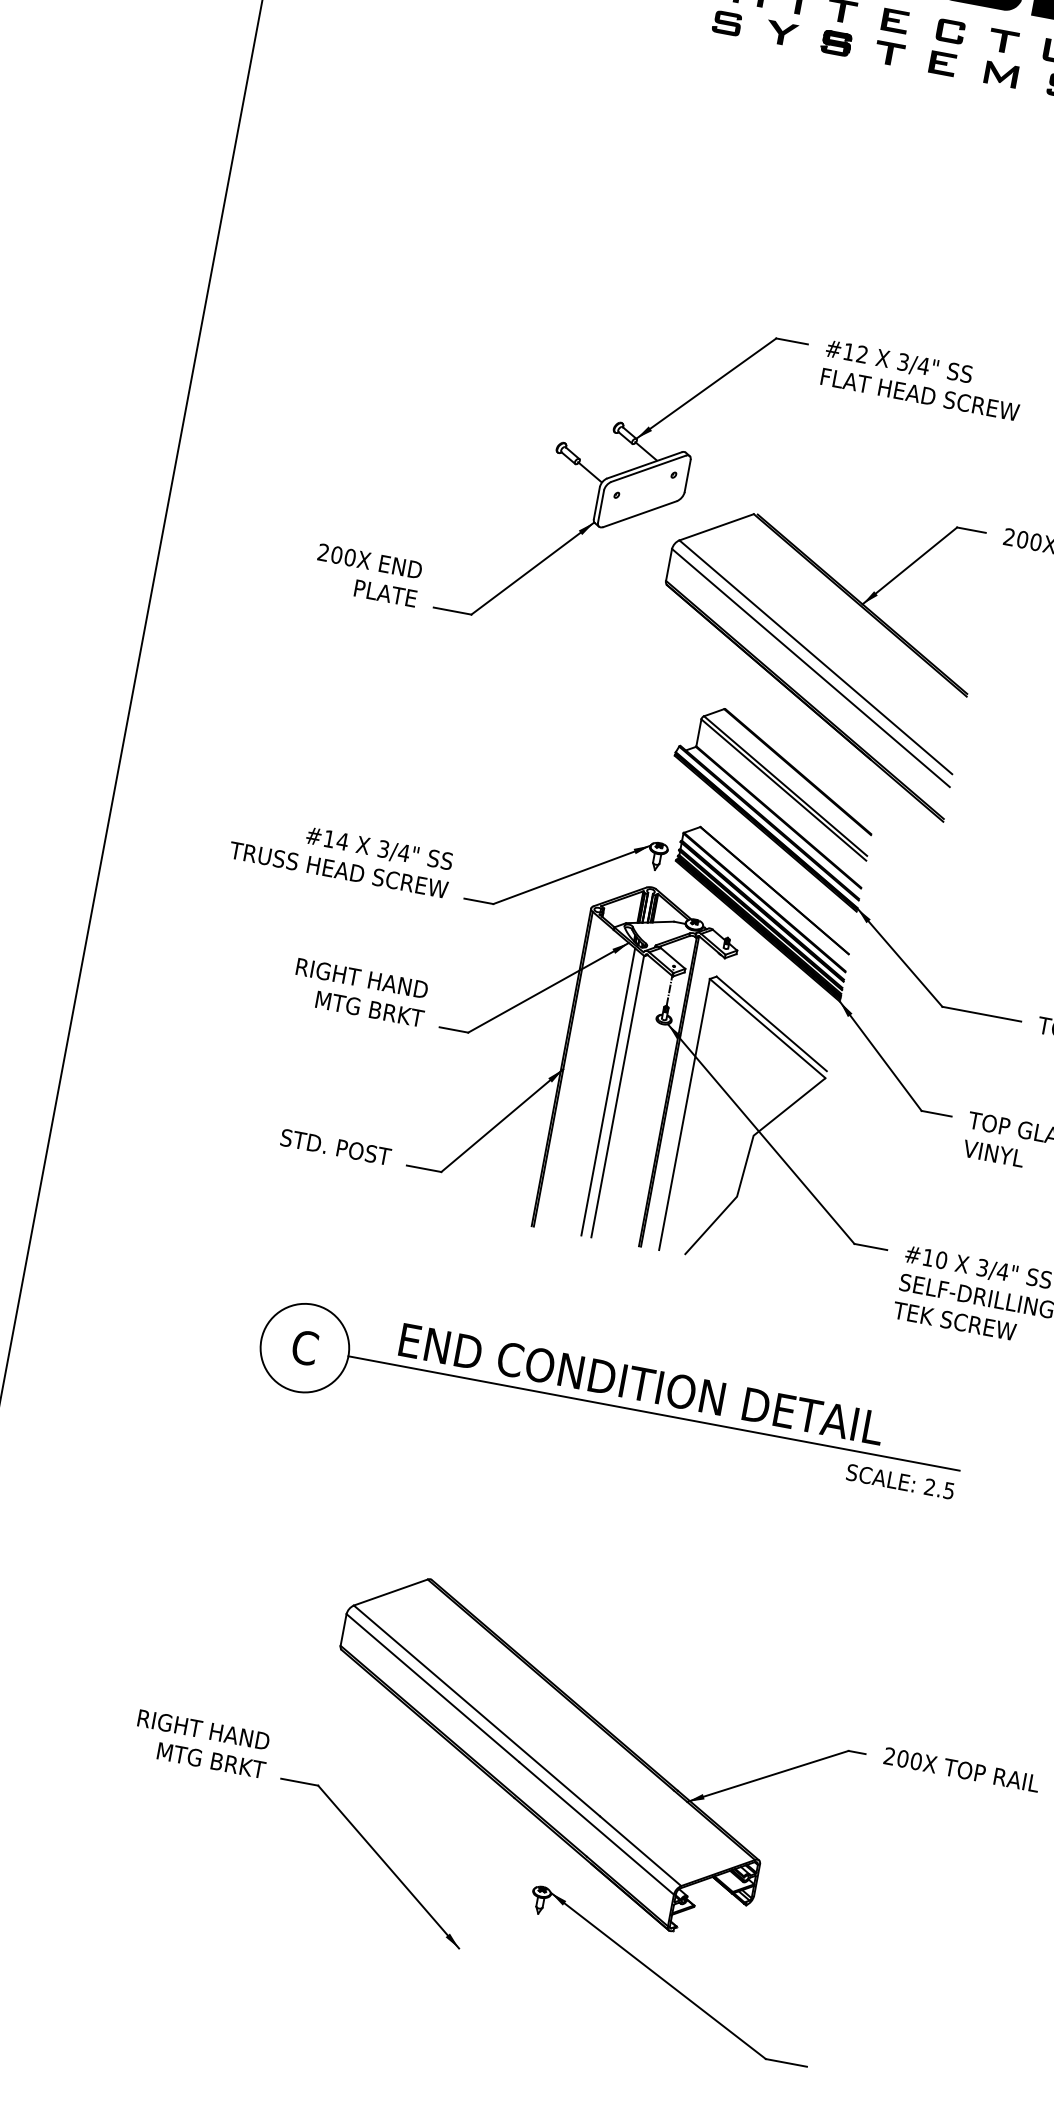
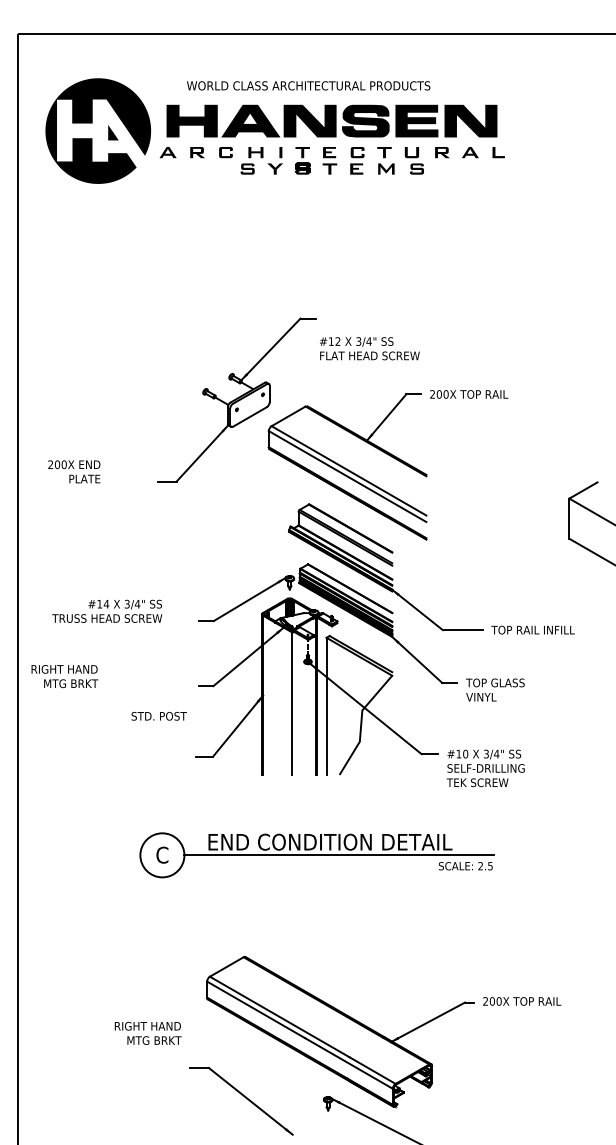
text: (921, 379) -> (369, 348), moved
text: (367, 574) -> (74, 471), moved
text: (342, 854) -> (107, 610), moved
text: (359, 992) -> (64, 676), moved
line: (608, 1090) -> (287, 701), removed
text: (334, 1147) -> (158, 716), moved
text: (200, 1742) -> (147, 1032), moved

